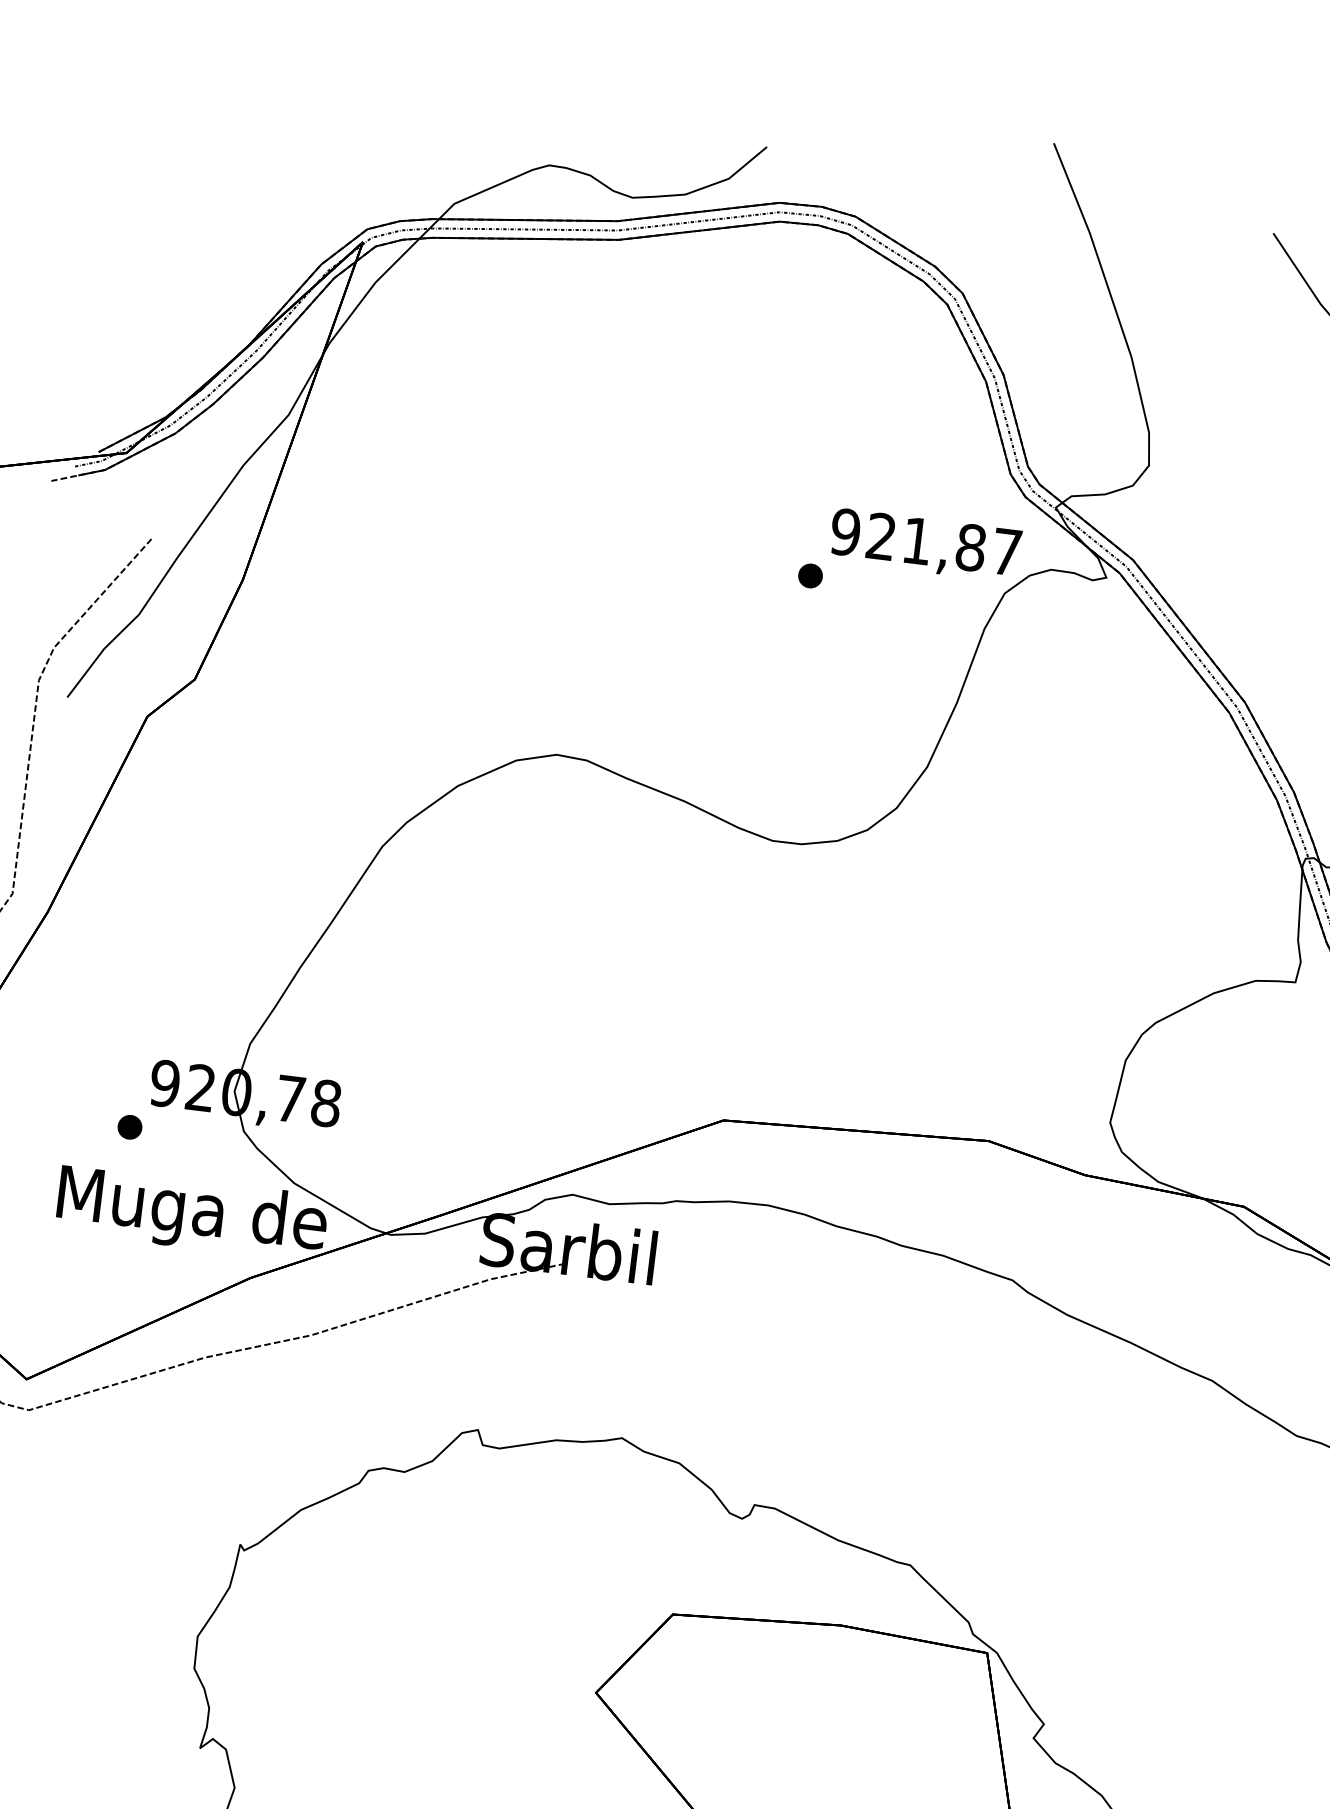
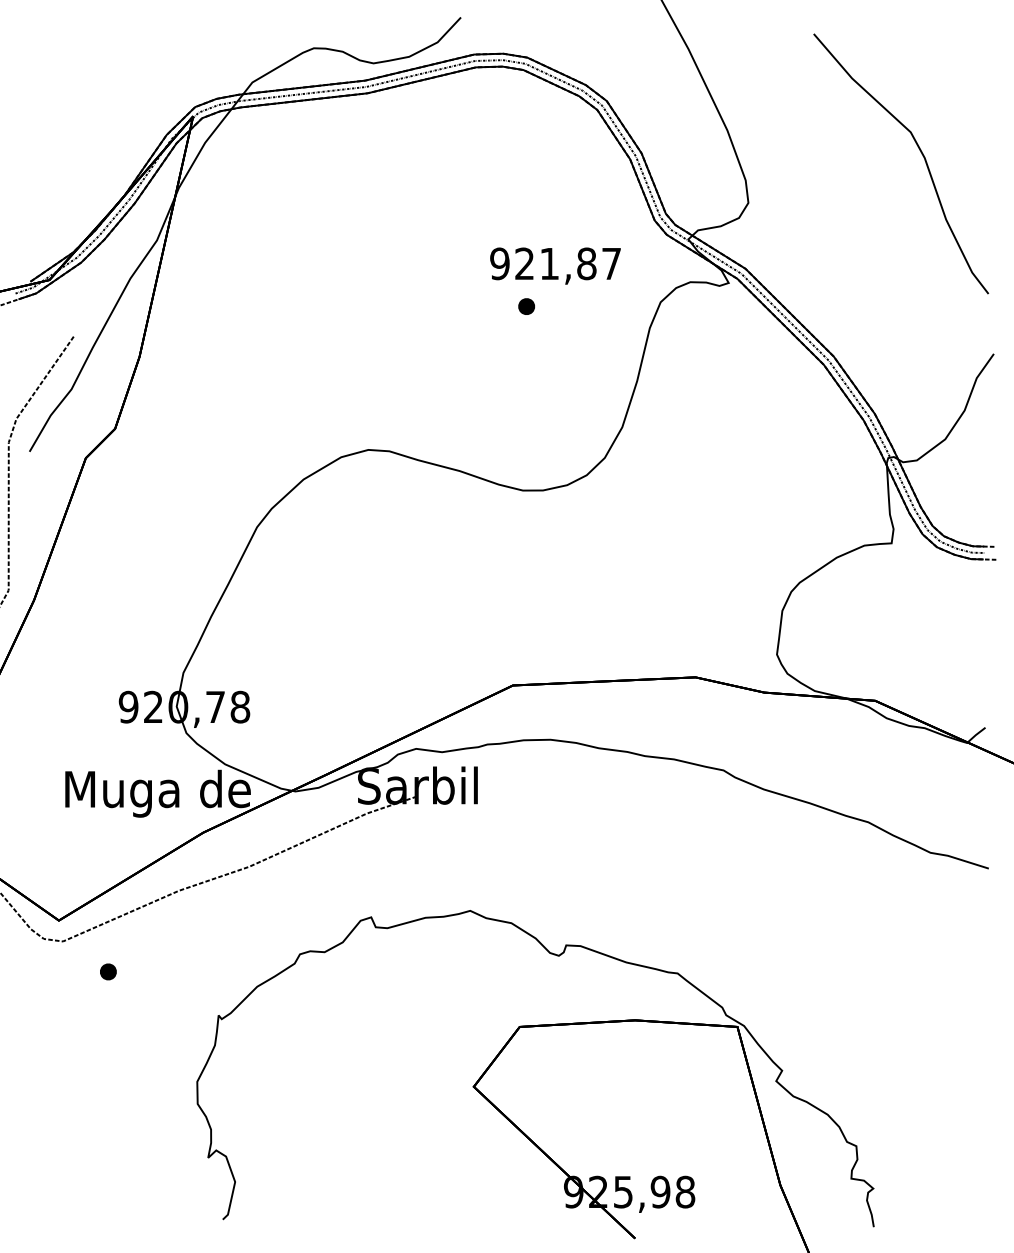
text: (925, 544) -> (555, 265), moved
part: (130, 1126) -> (108, 971), moved

